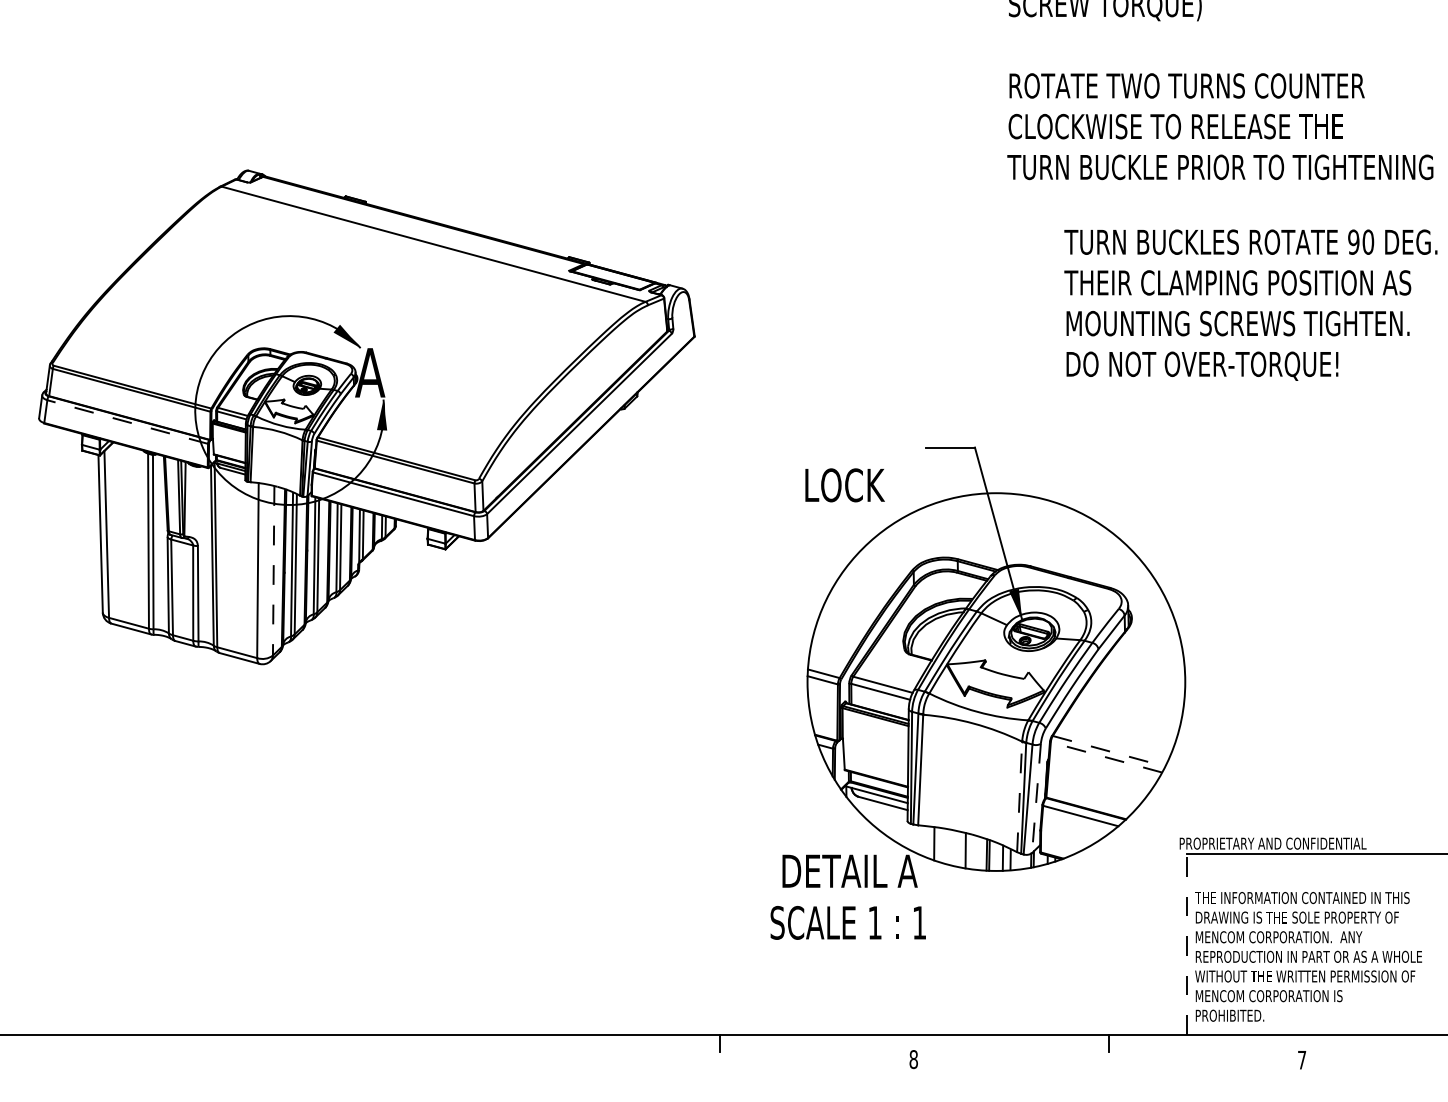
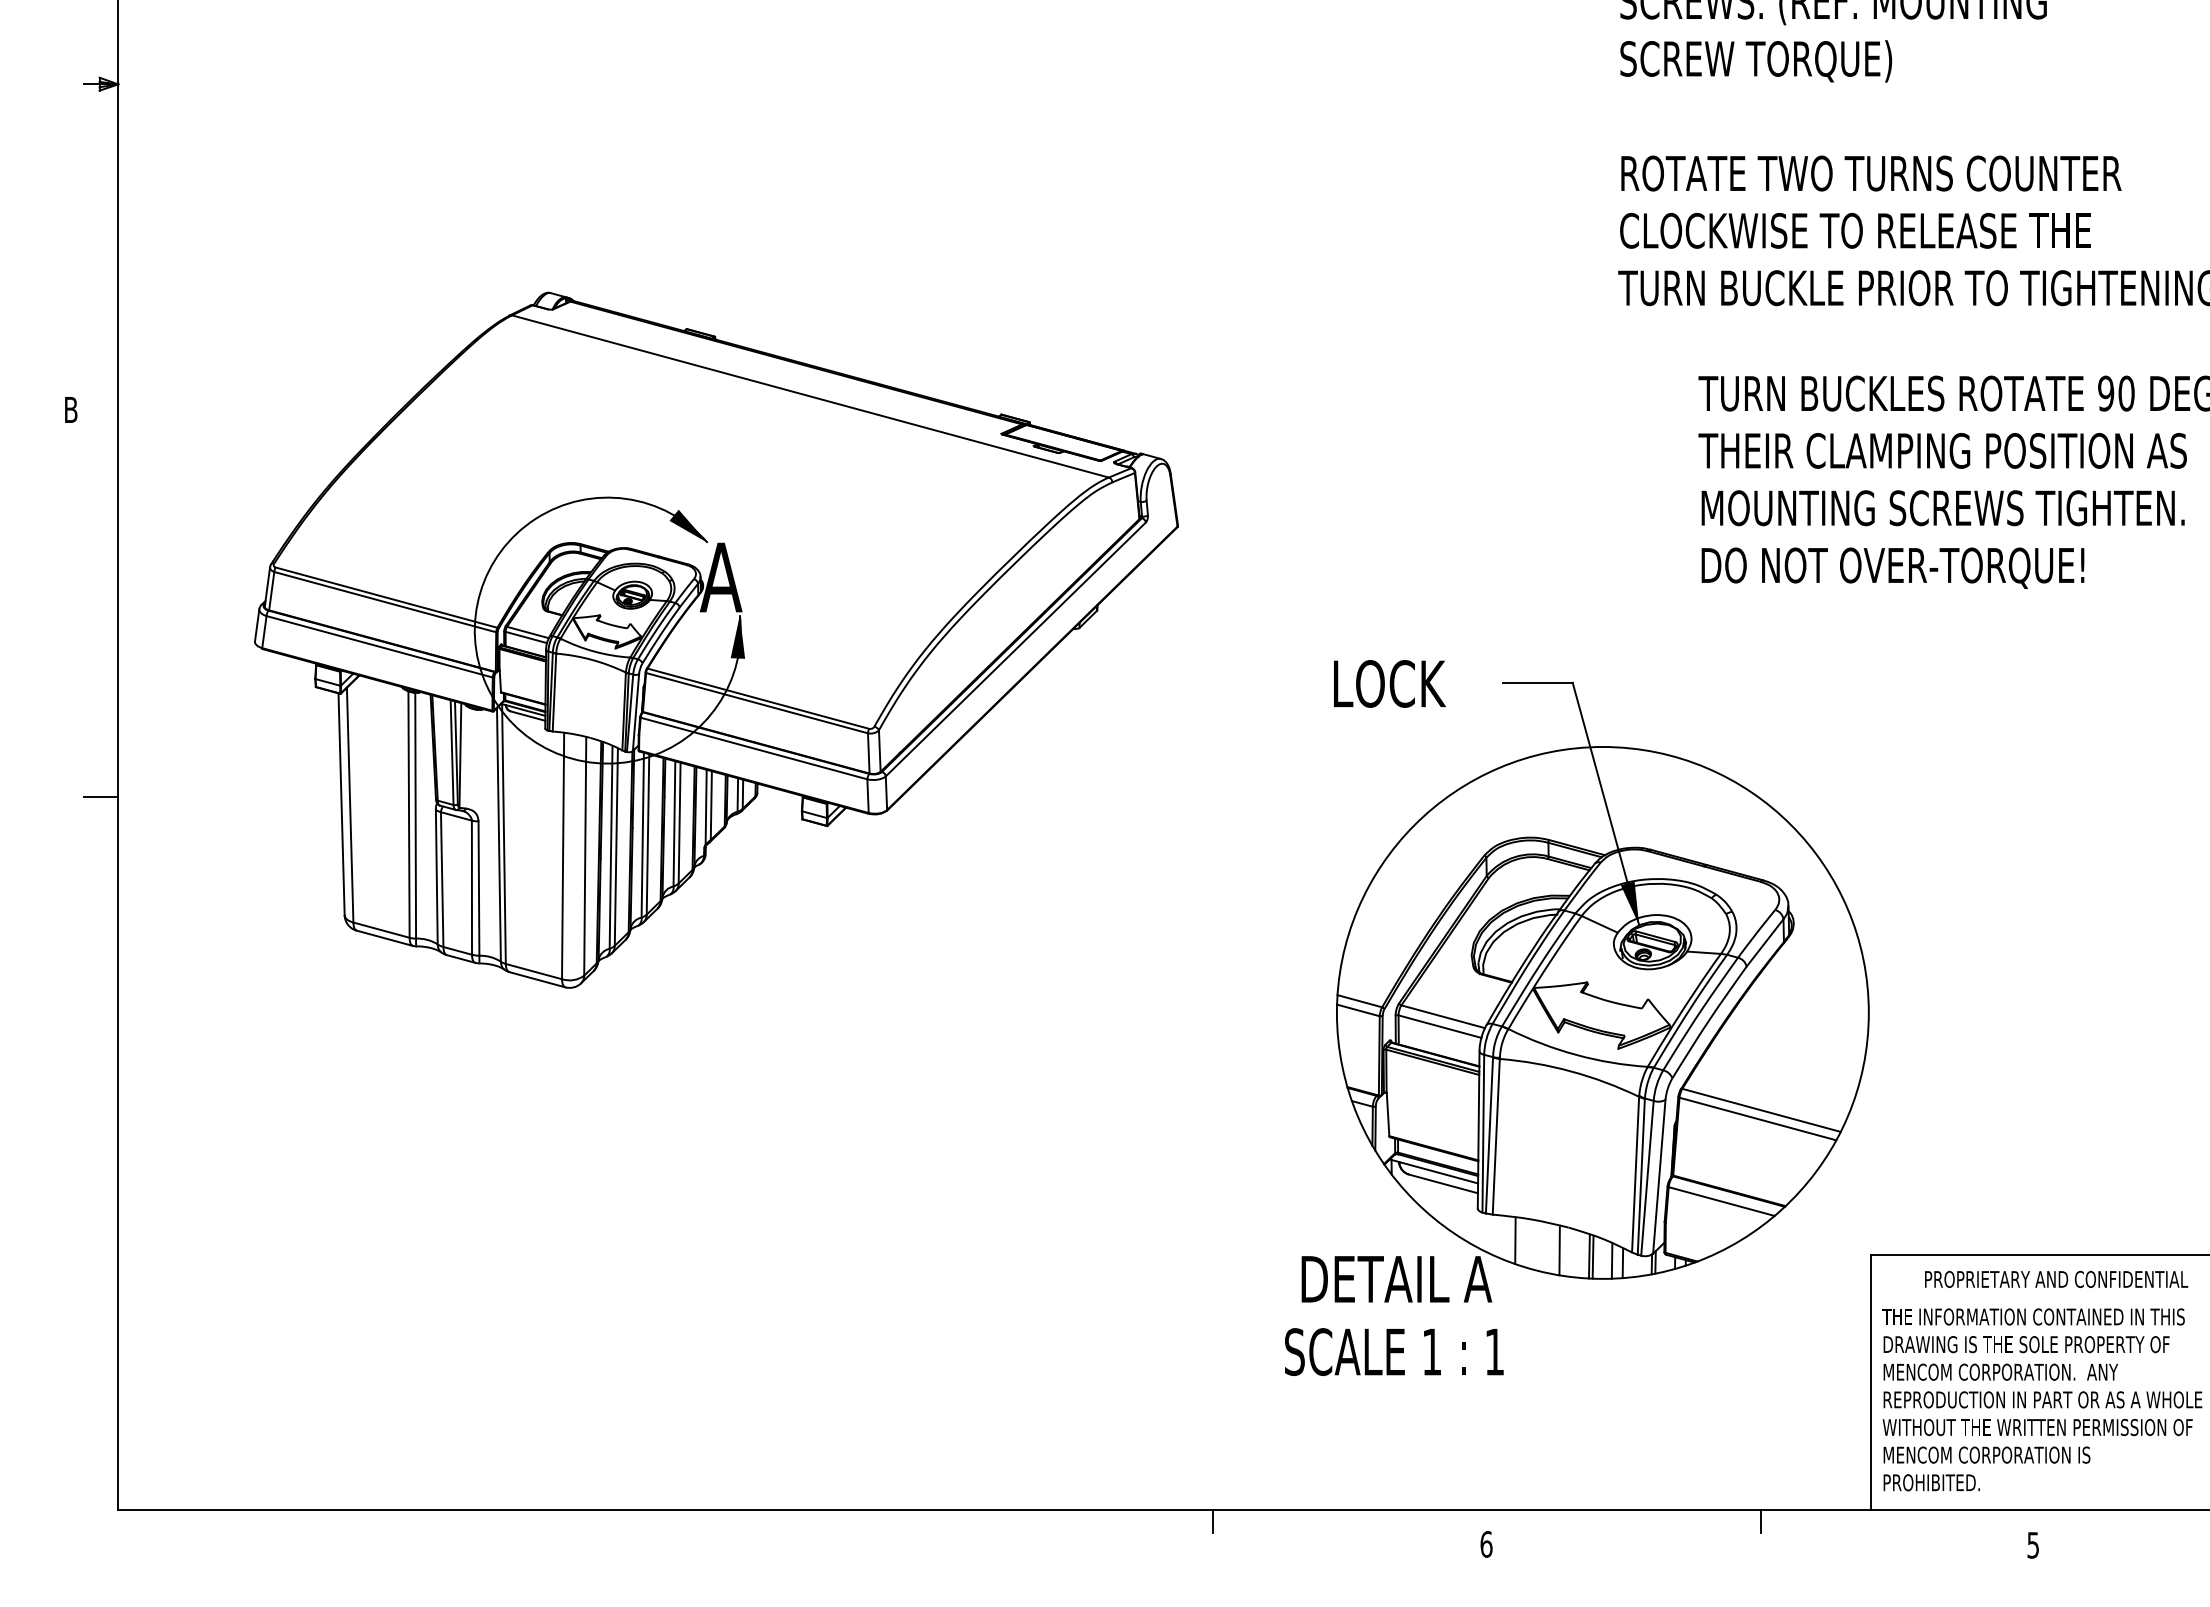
line: (127, 421) -> (379, 646), dashed -> solid
text: (844, 485) -> (1389, 683), moved
line: (273, 570) -> (585, 856), dashed -> solid
line: (1109, 751) -> (1762, 1110), dashed -> solid
line: (1106, 757) -> (1757, 1118), dashed -> solid
line: (1019, 797) -> (1635, 1175), dashed -> solid
line: (1036, 798) -> (1659, 1177), dashed -> solid
text: (1273, 842) -> (2056, 1278), moved
line: (1187, 943) -> (1871, 1381), dashed -> solid
text: (913, 1059) -> (1486, 1544), 8 -> 6
text: (1301, 1060) -> (2032, 1545), 7 -> 5

